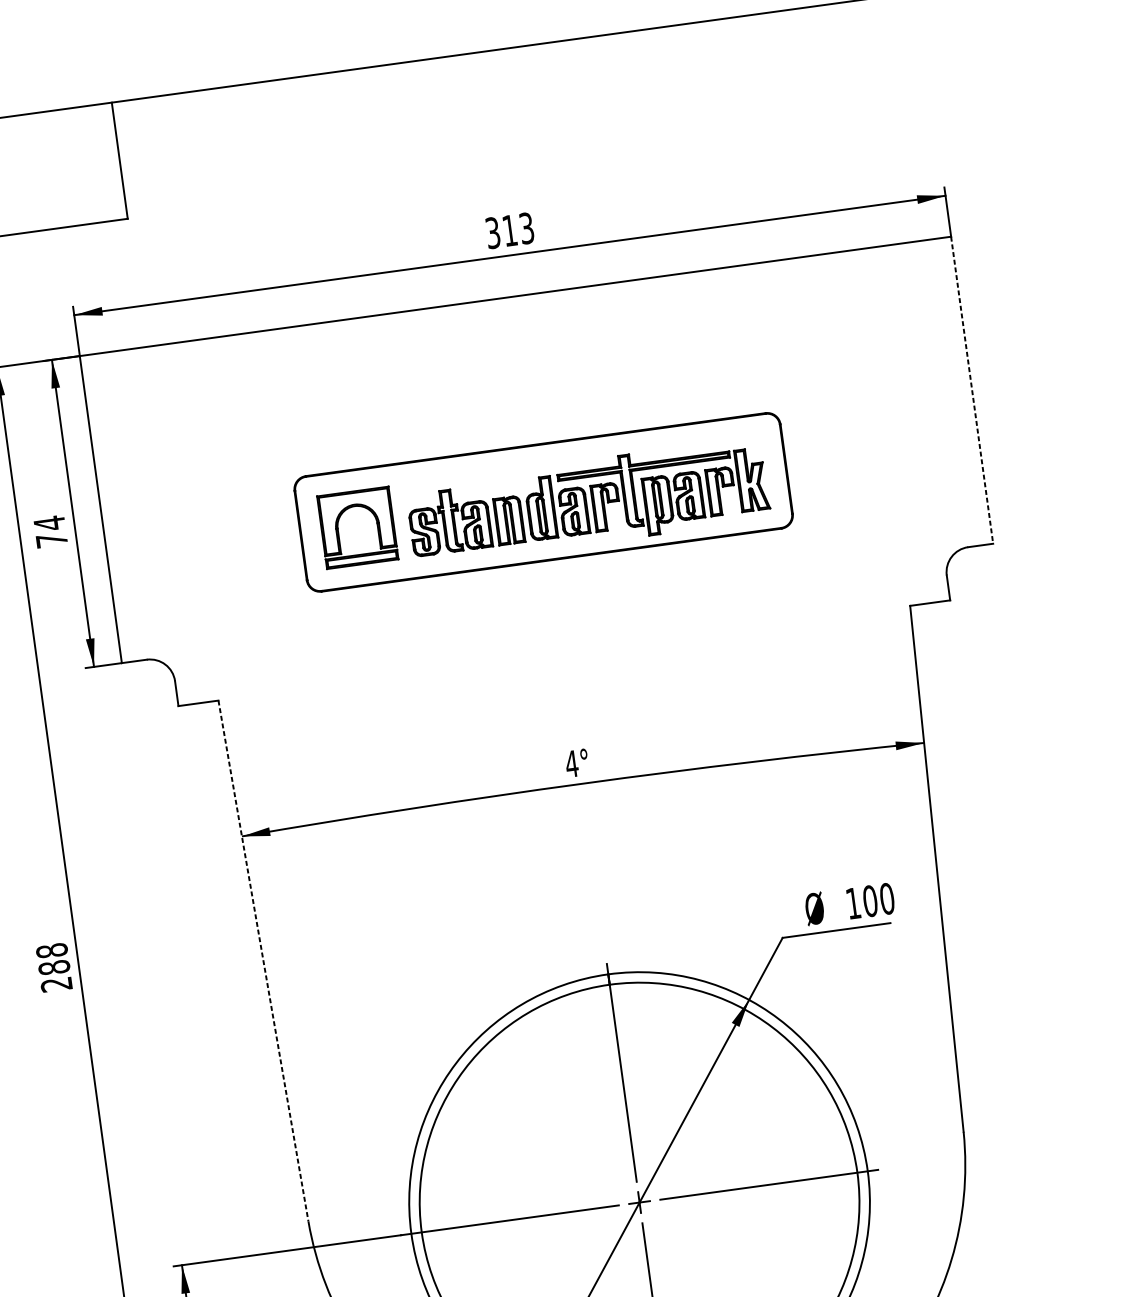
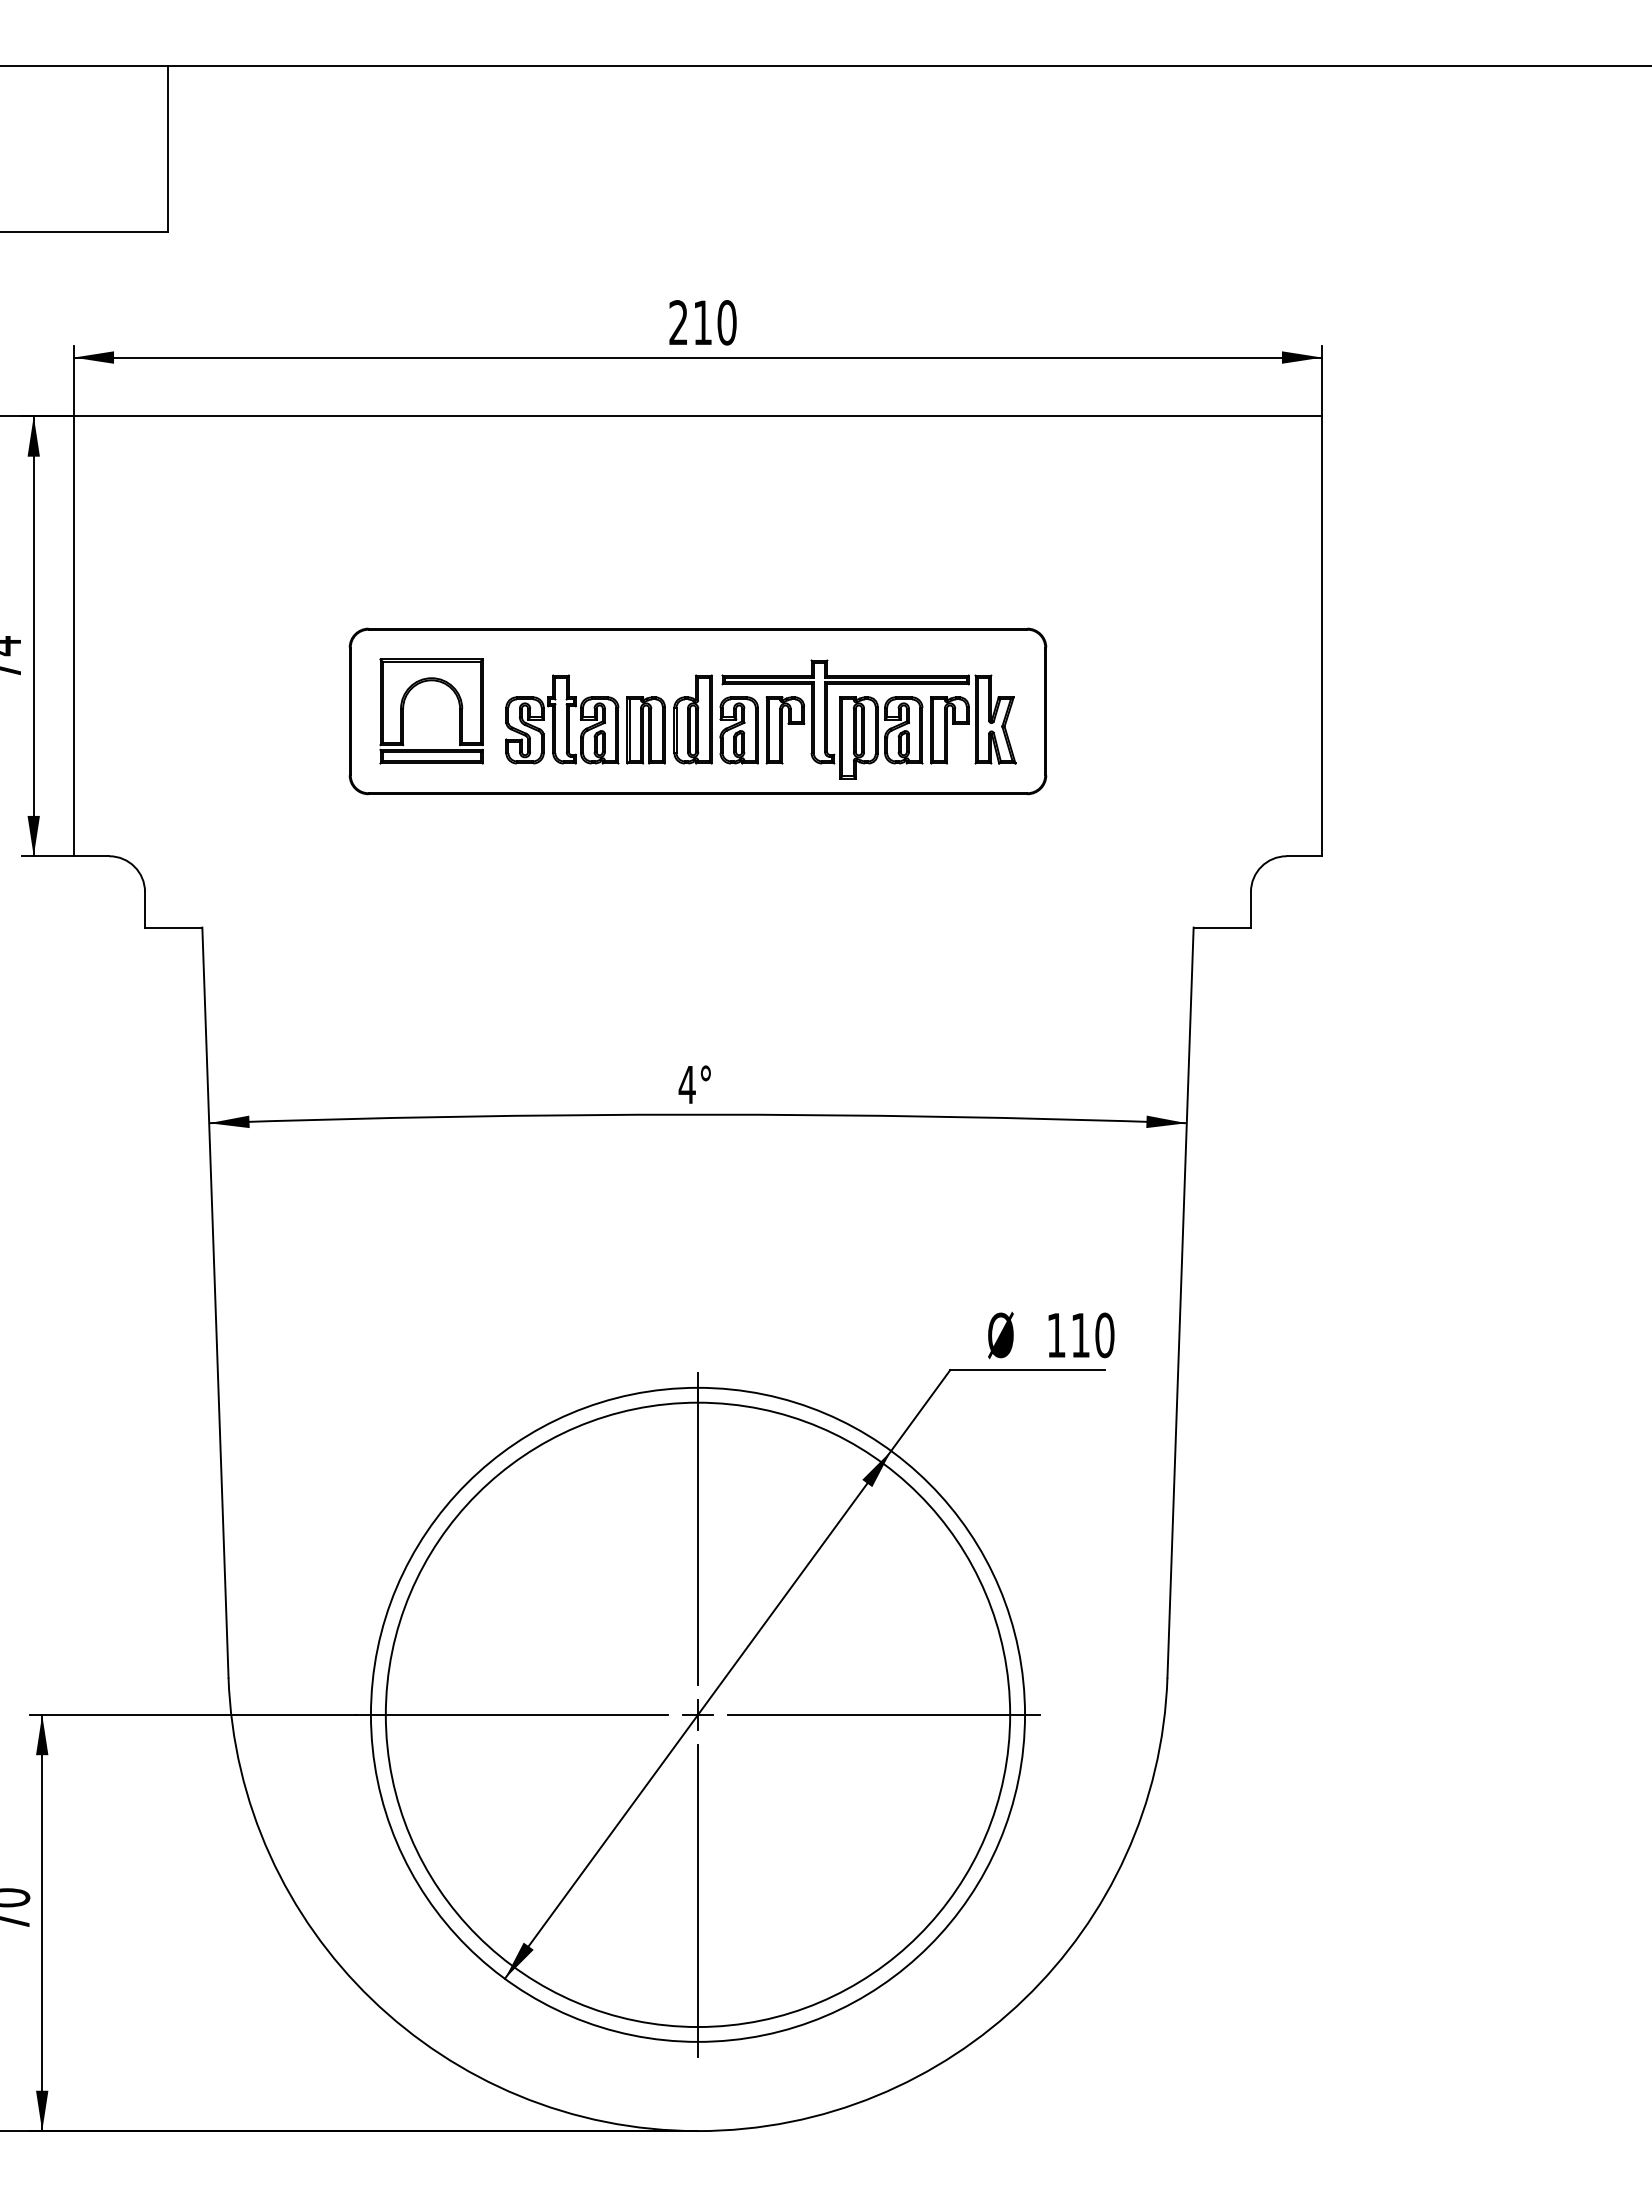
text: (509, 230) -> (702, 322), 313 -> 210
line: (972, 390) -> (1322, 636), dashed -> solid
text: (870, 901) -> (1080, 1335), 100 -> 110
line: (263, 961) -> (215, 1303), dashed -> solid

